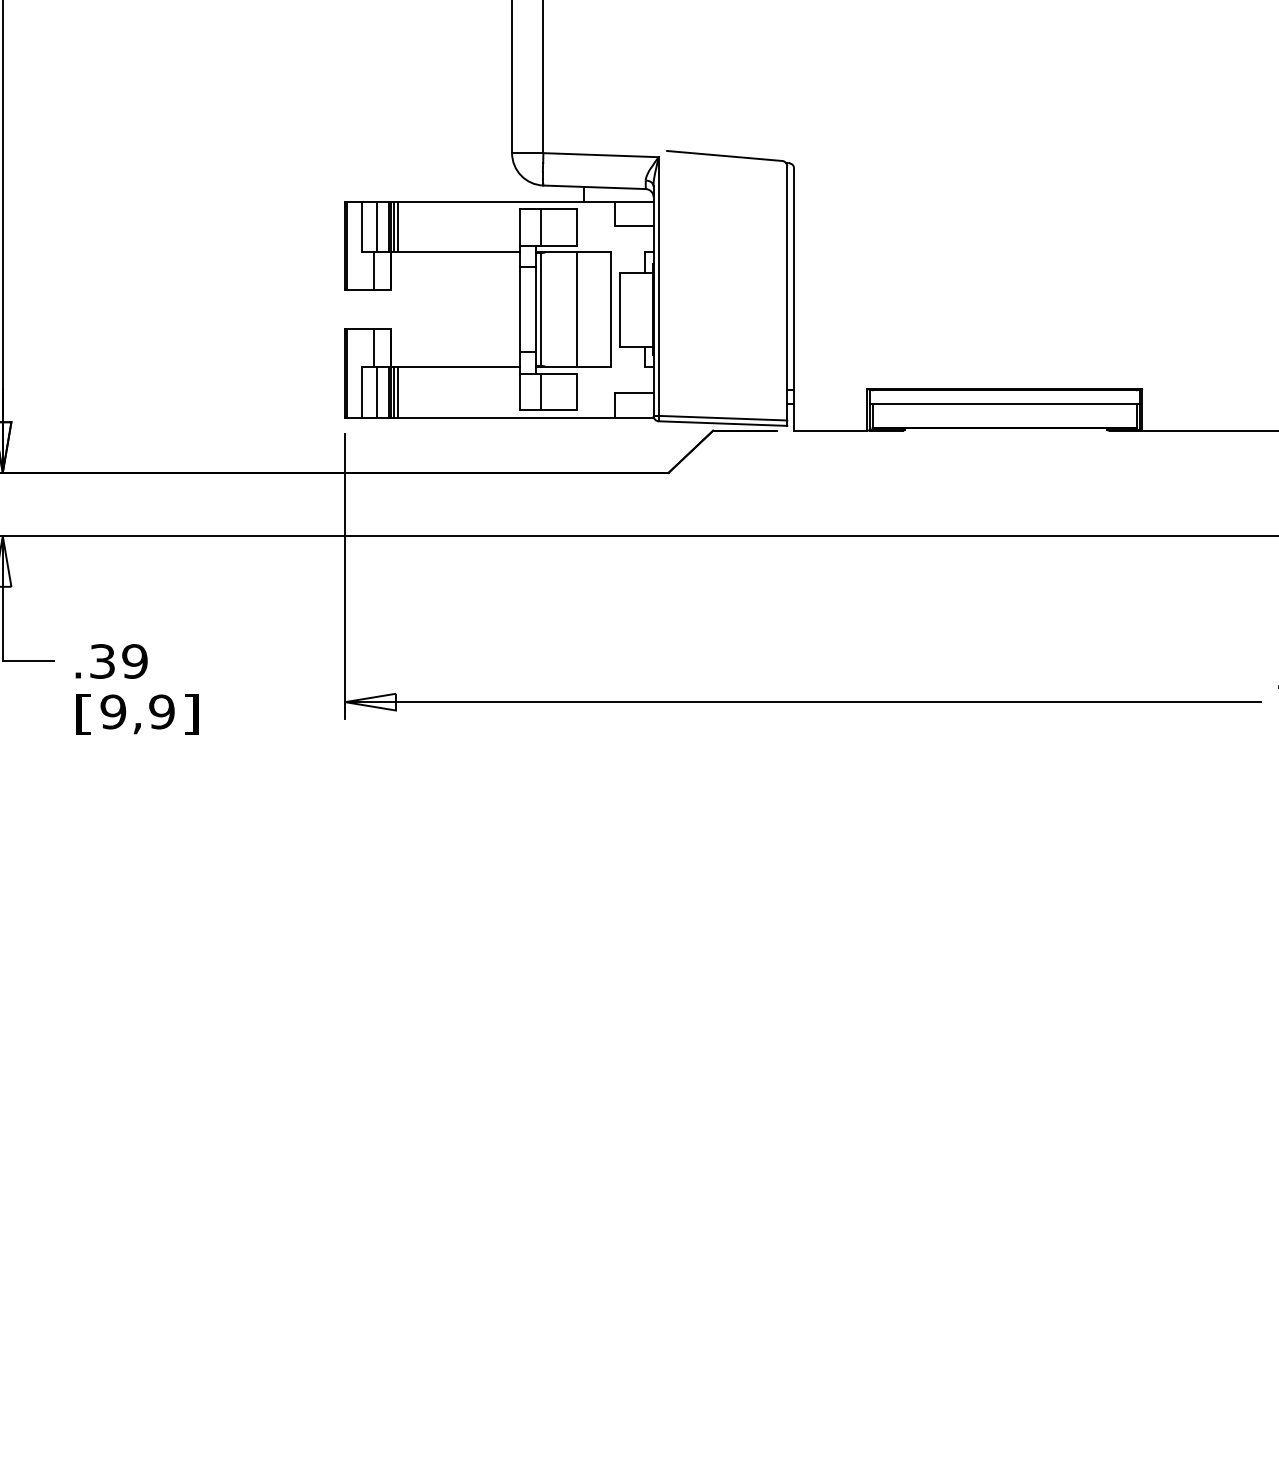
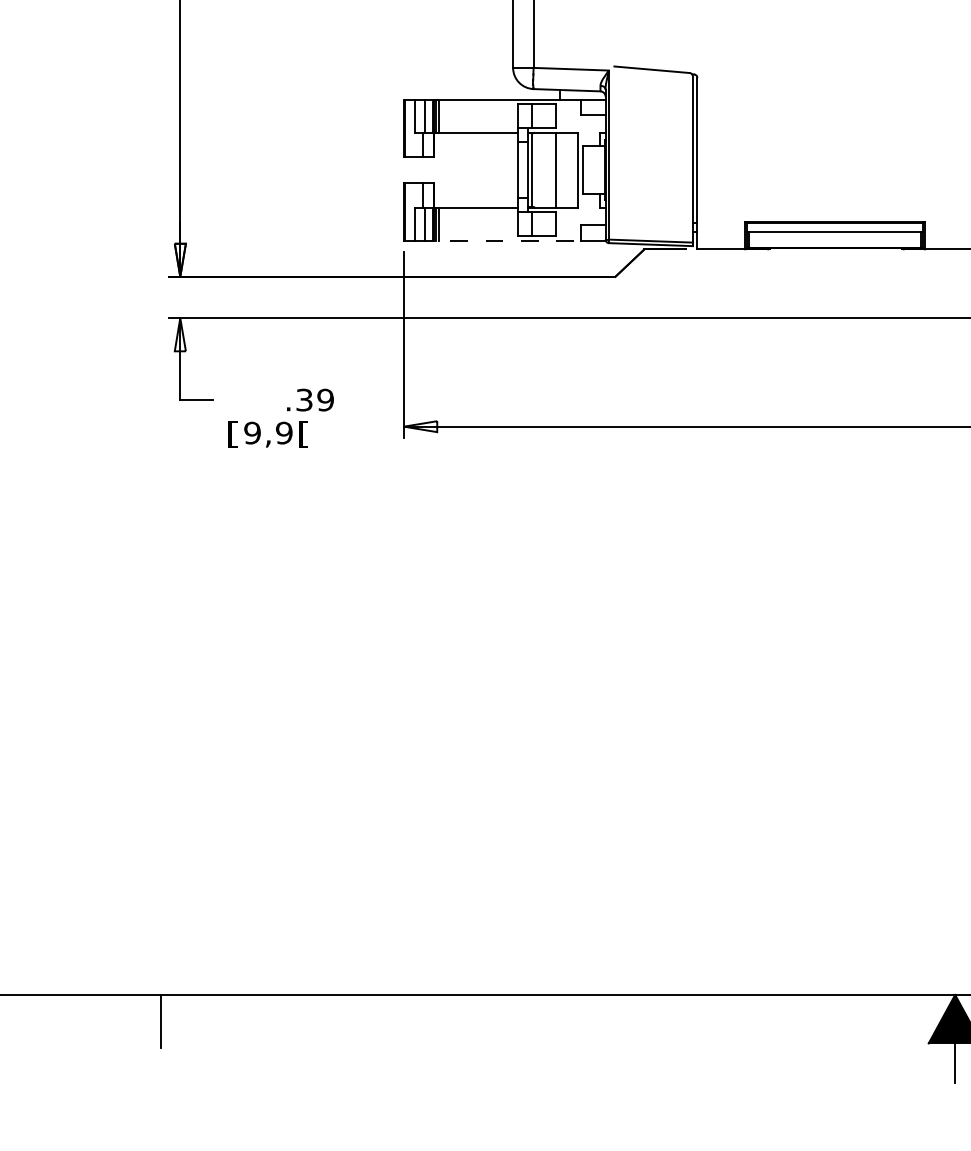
line: (488, 417) -> (497, 240), solid -> dashed
text: (111, 660) -> (310, 399), moved
text: (191, 714) -> (303, 434), ] -> [

